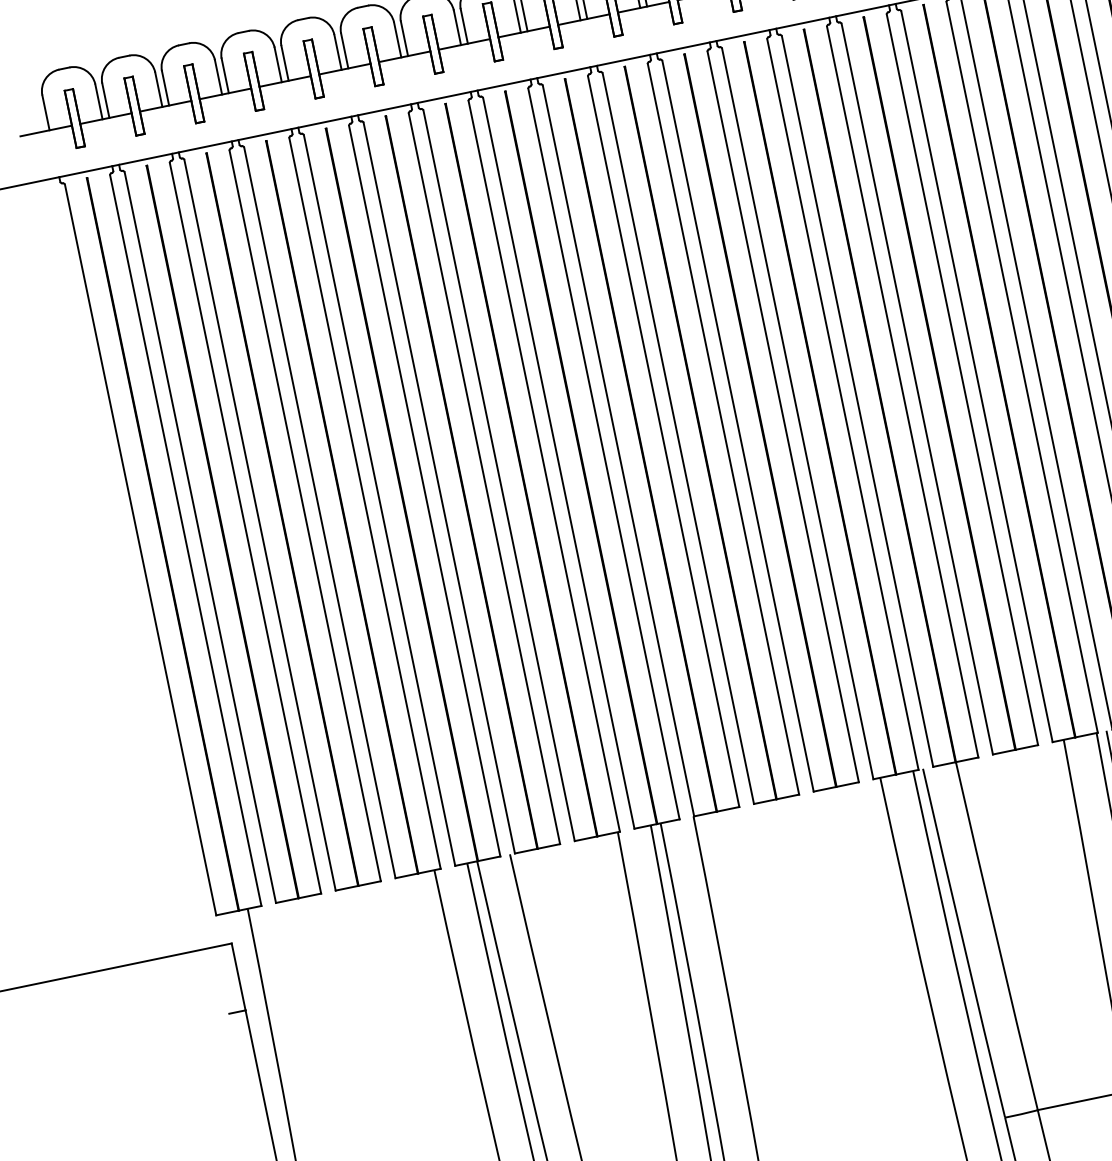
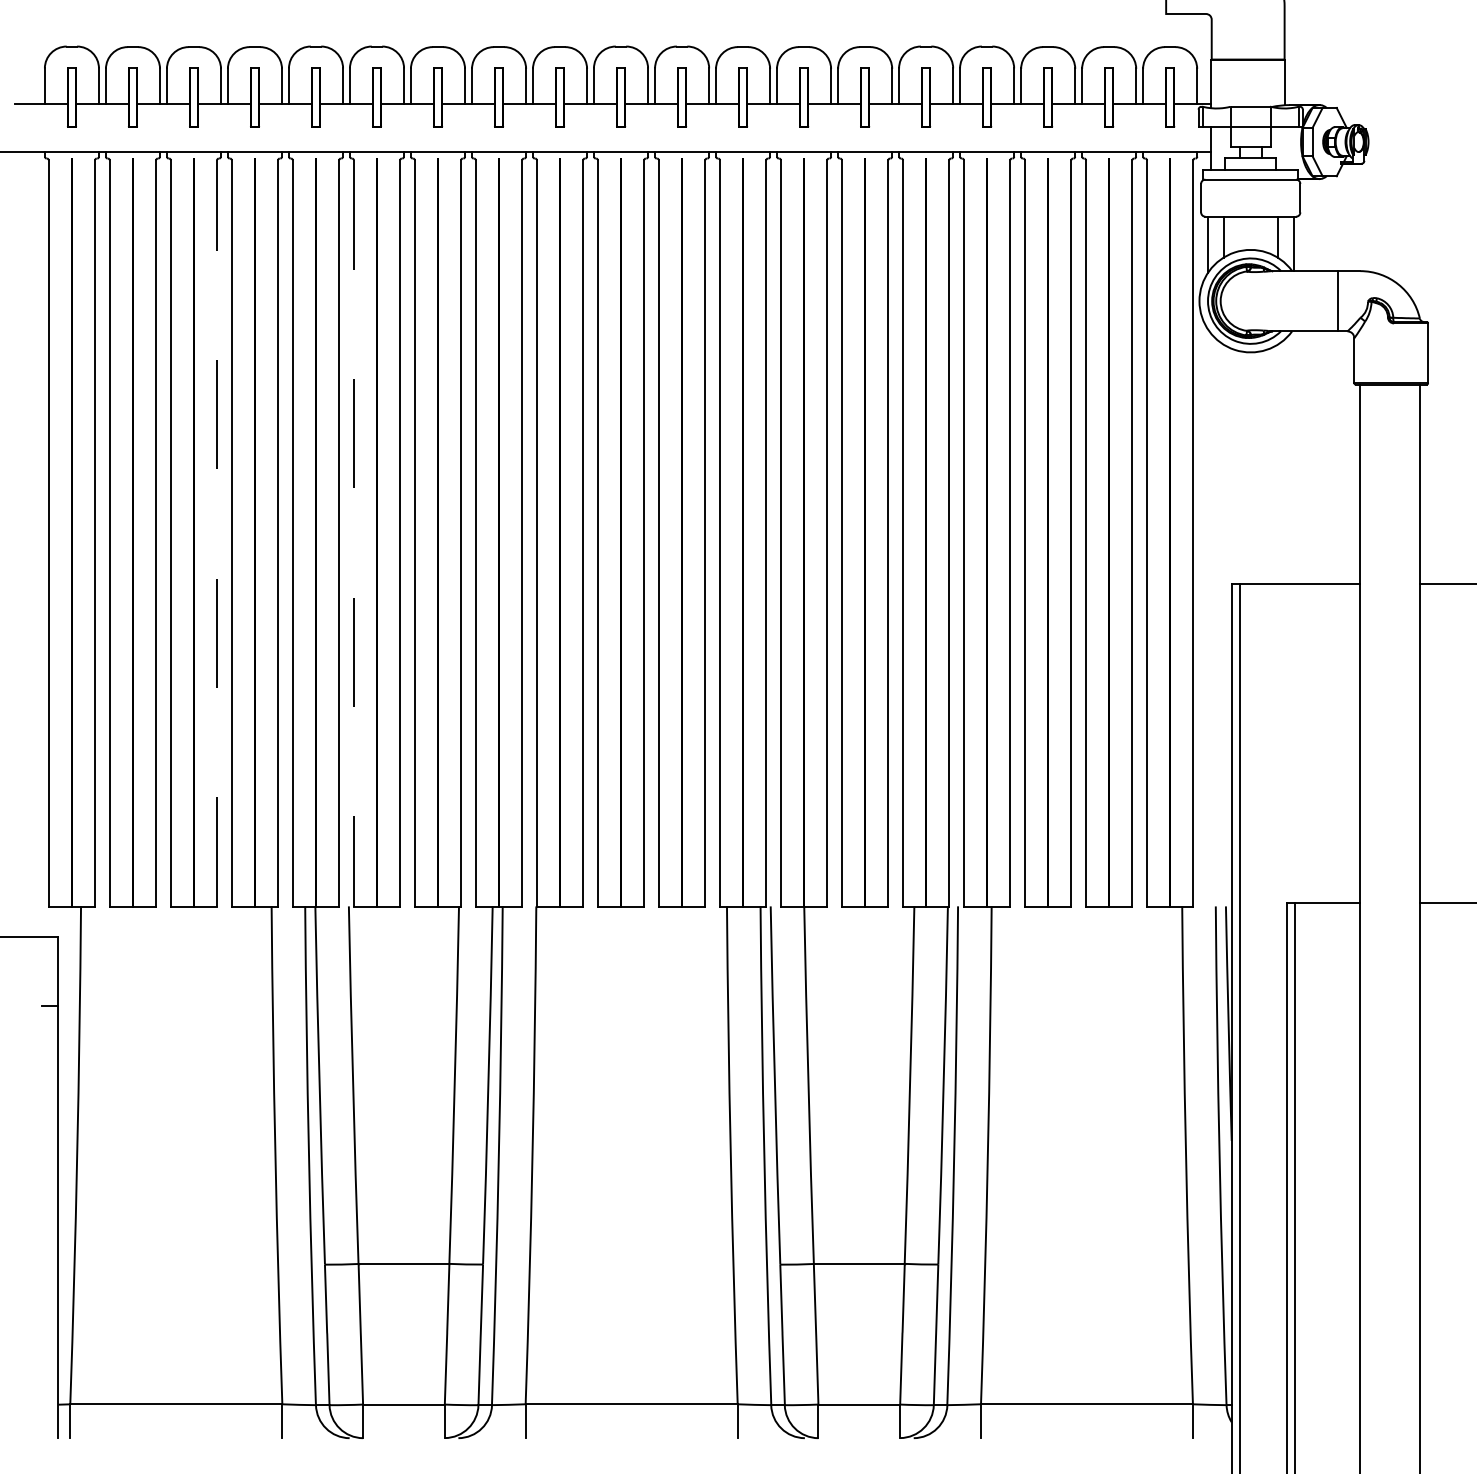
line: (439, 489) -> (353, 534), solid -> dashed
line: (304, 516) -> (216, 533), solid -> dashed

